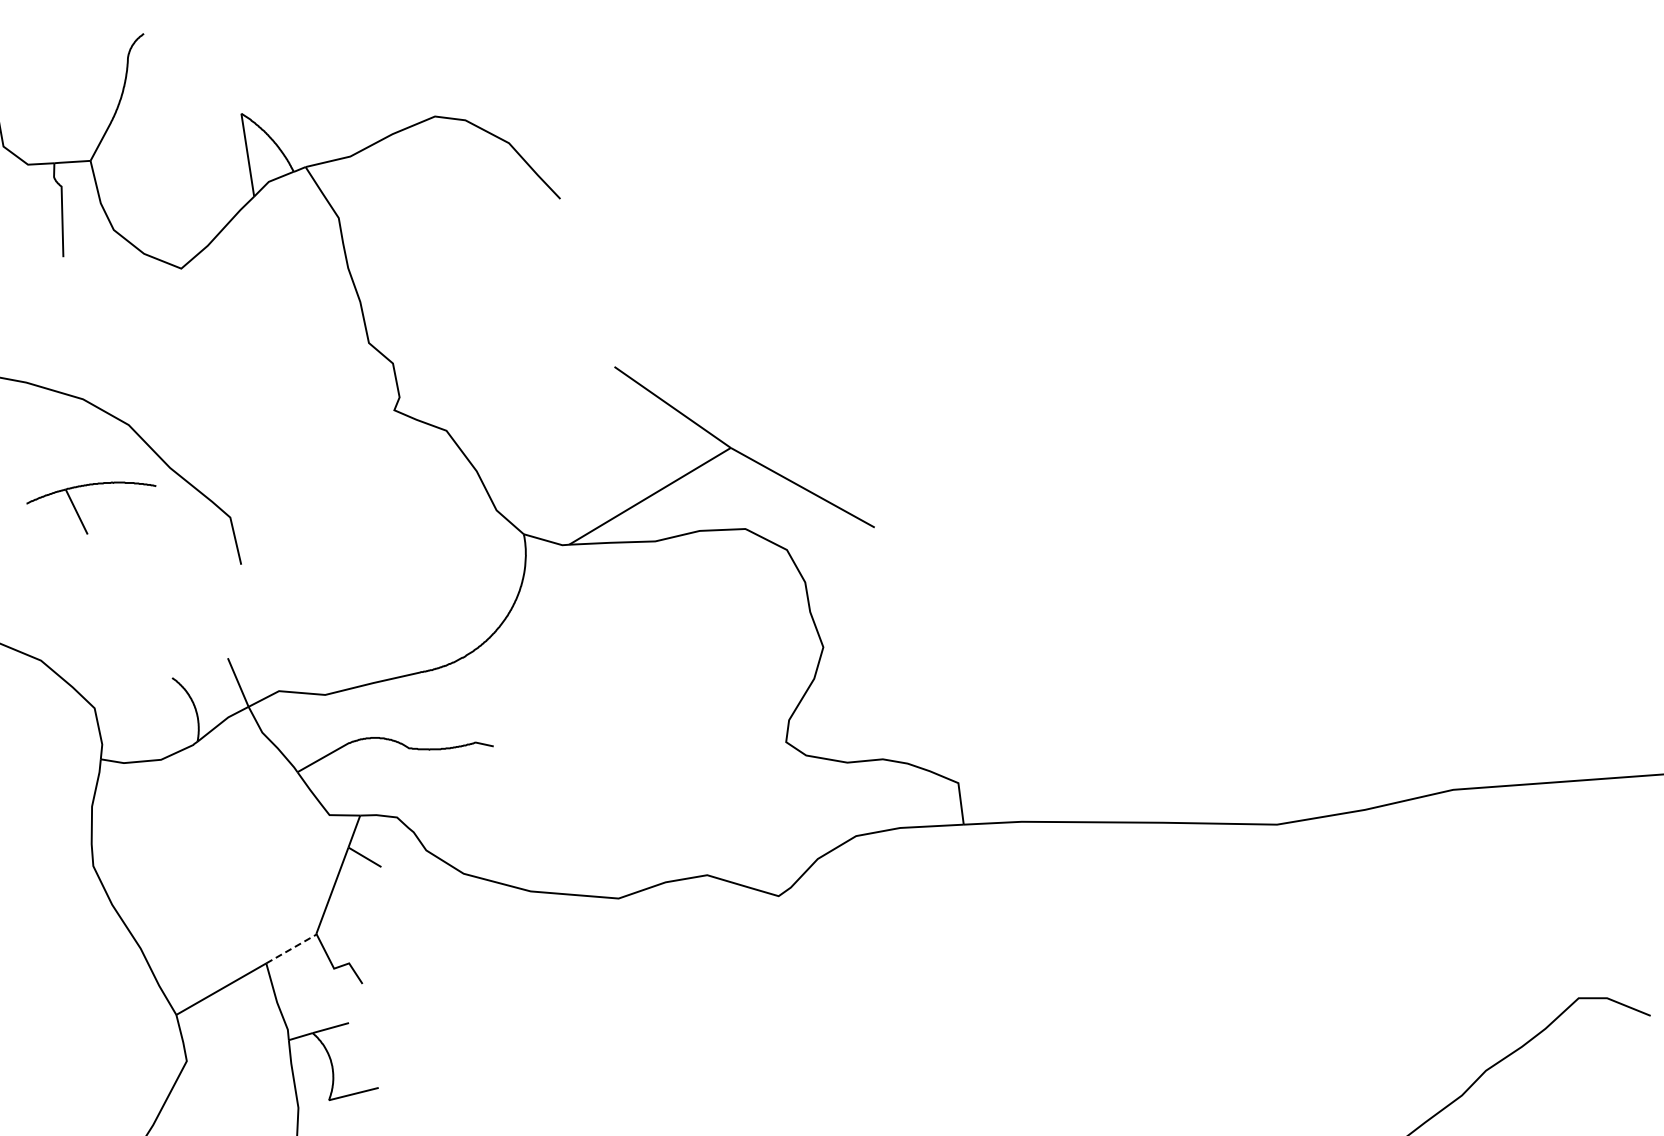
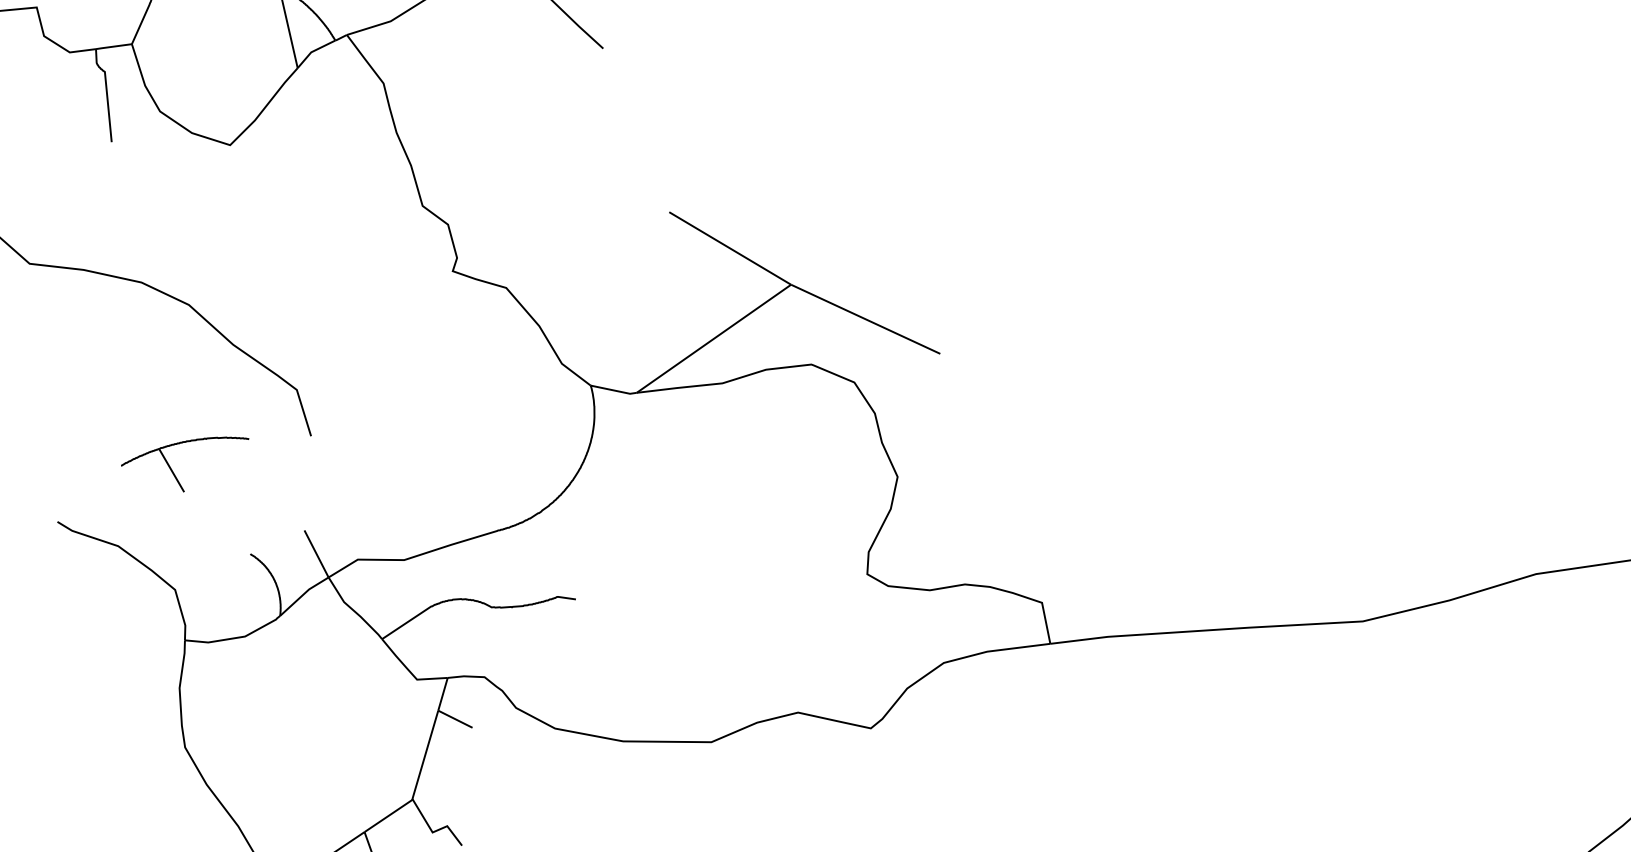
part: (78, 513) -> (173, 471), moved
line: (292, 948) -> (389, 815), dashed -> solid

